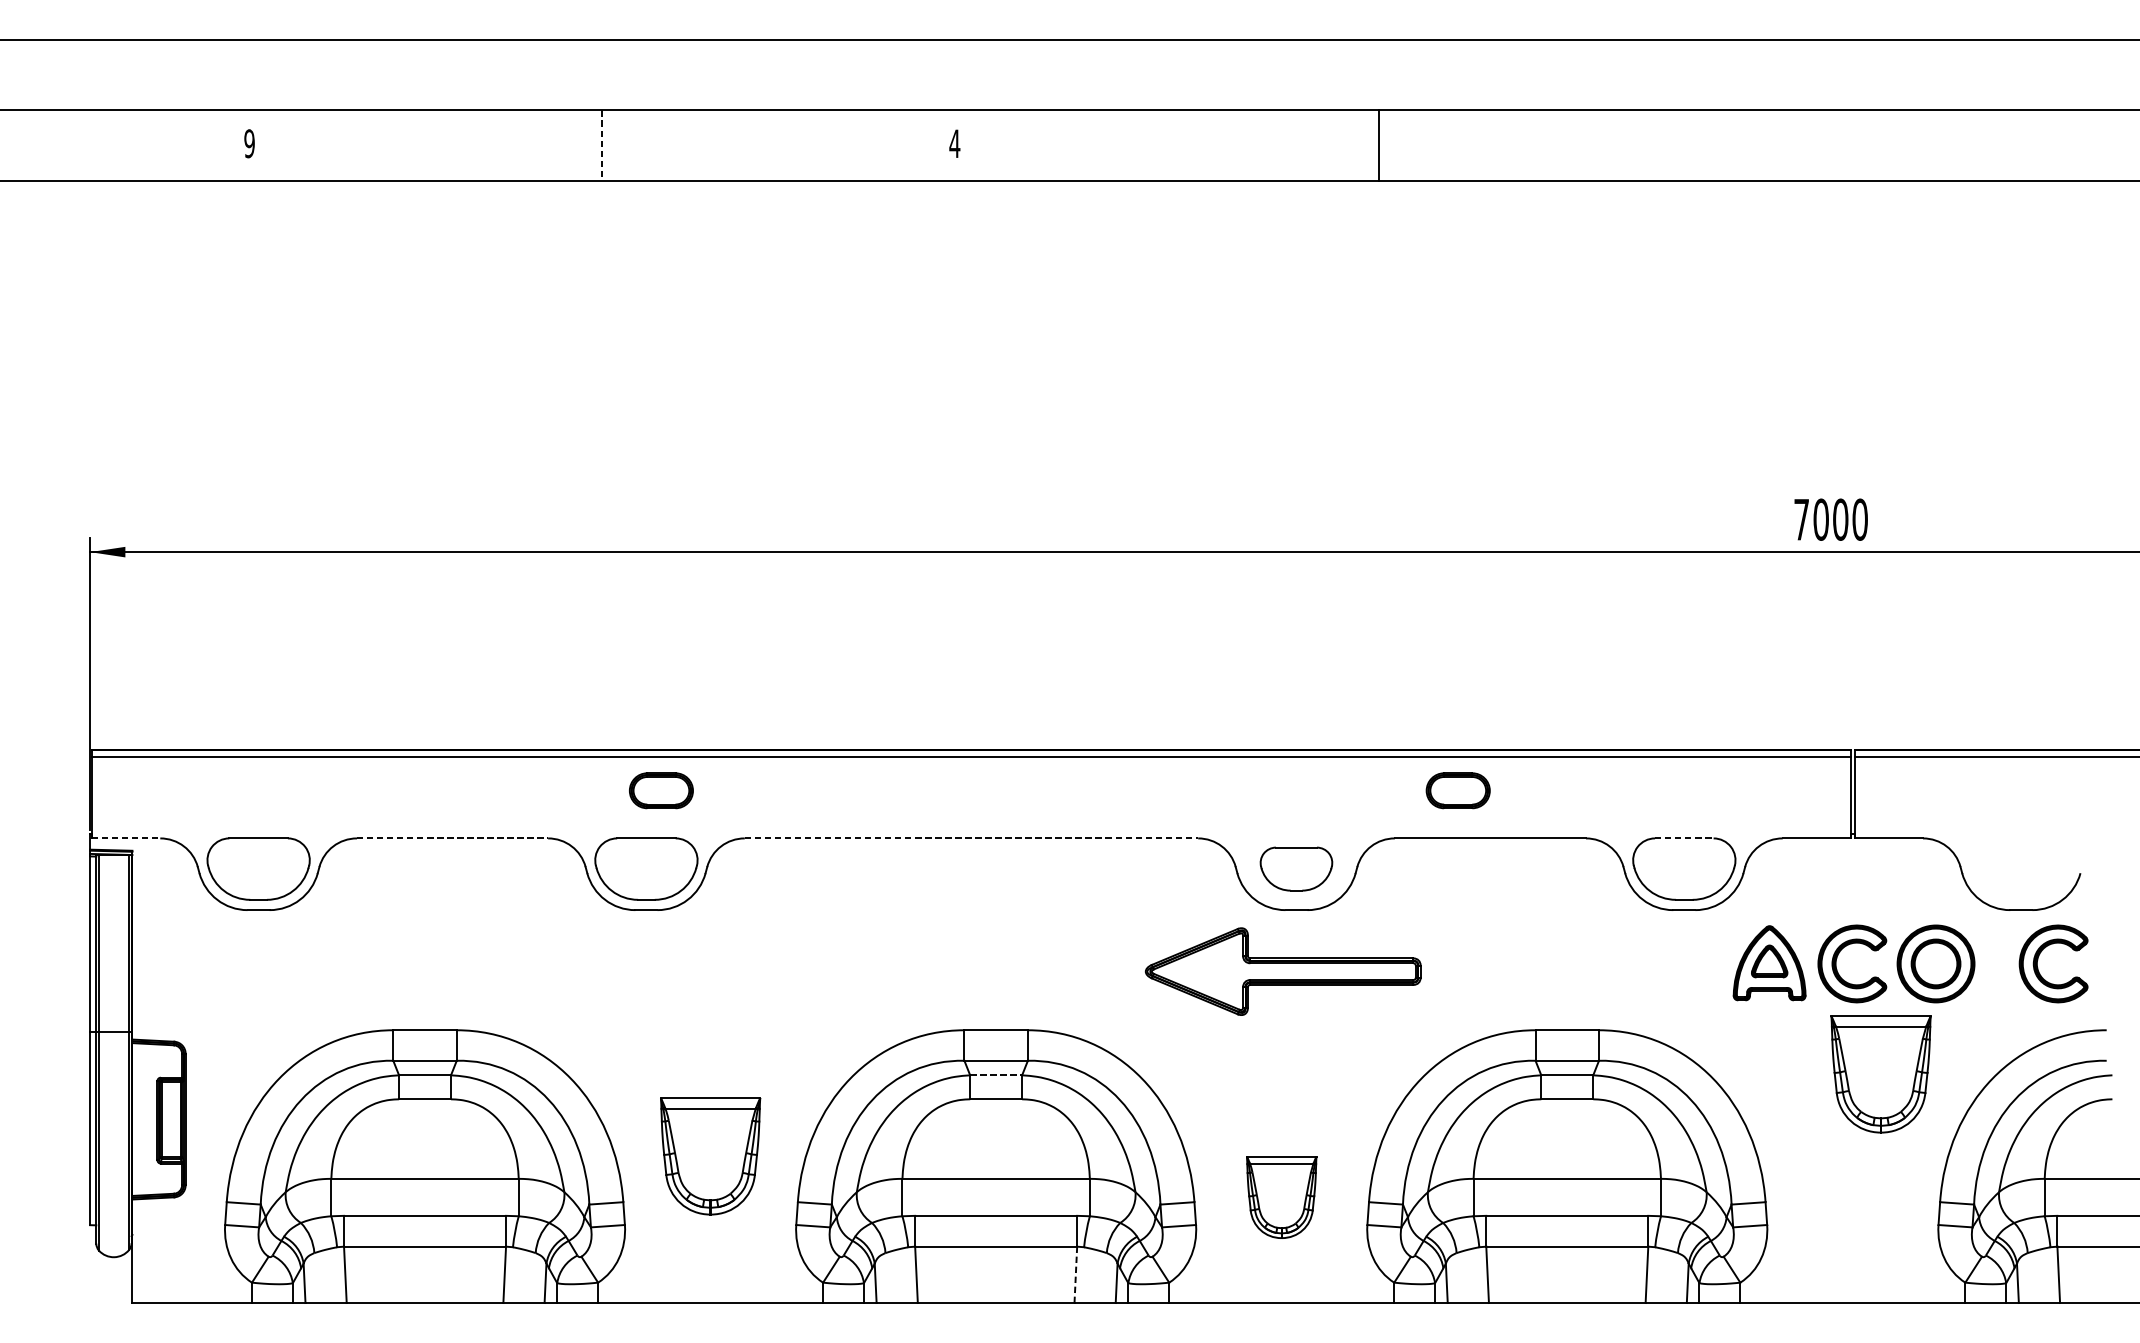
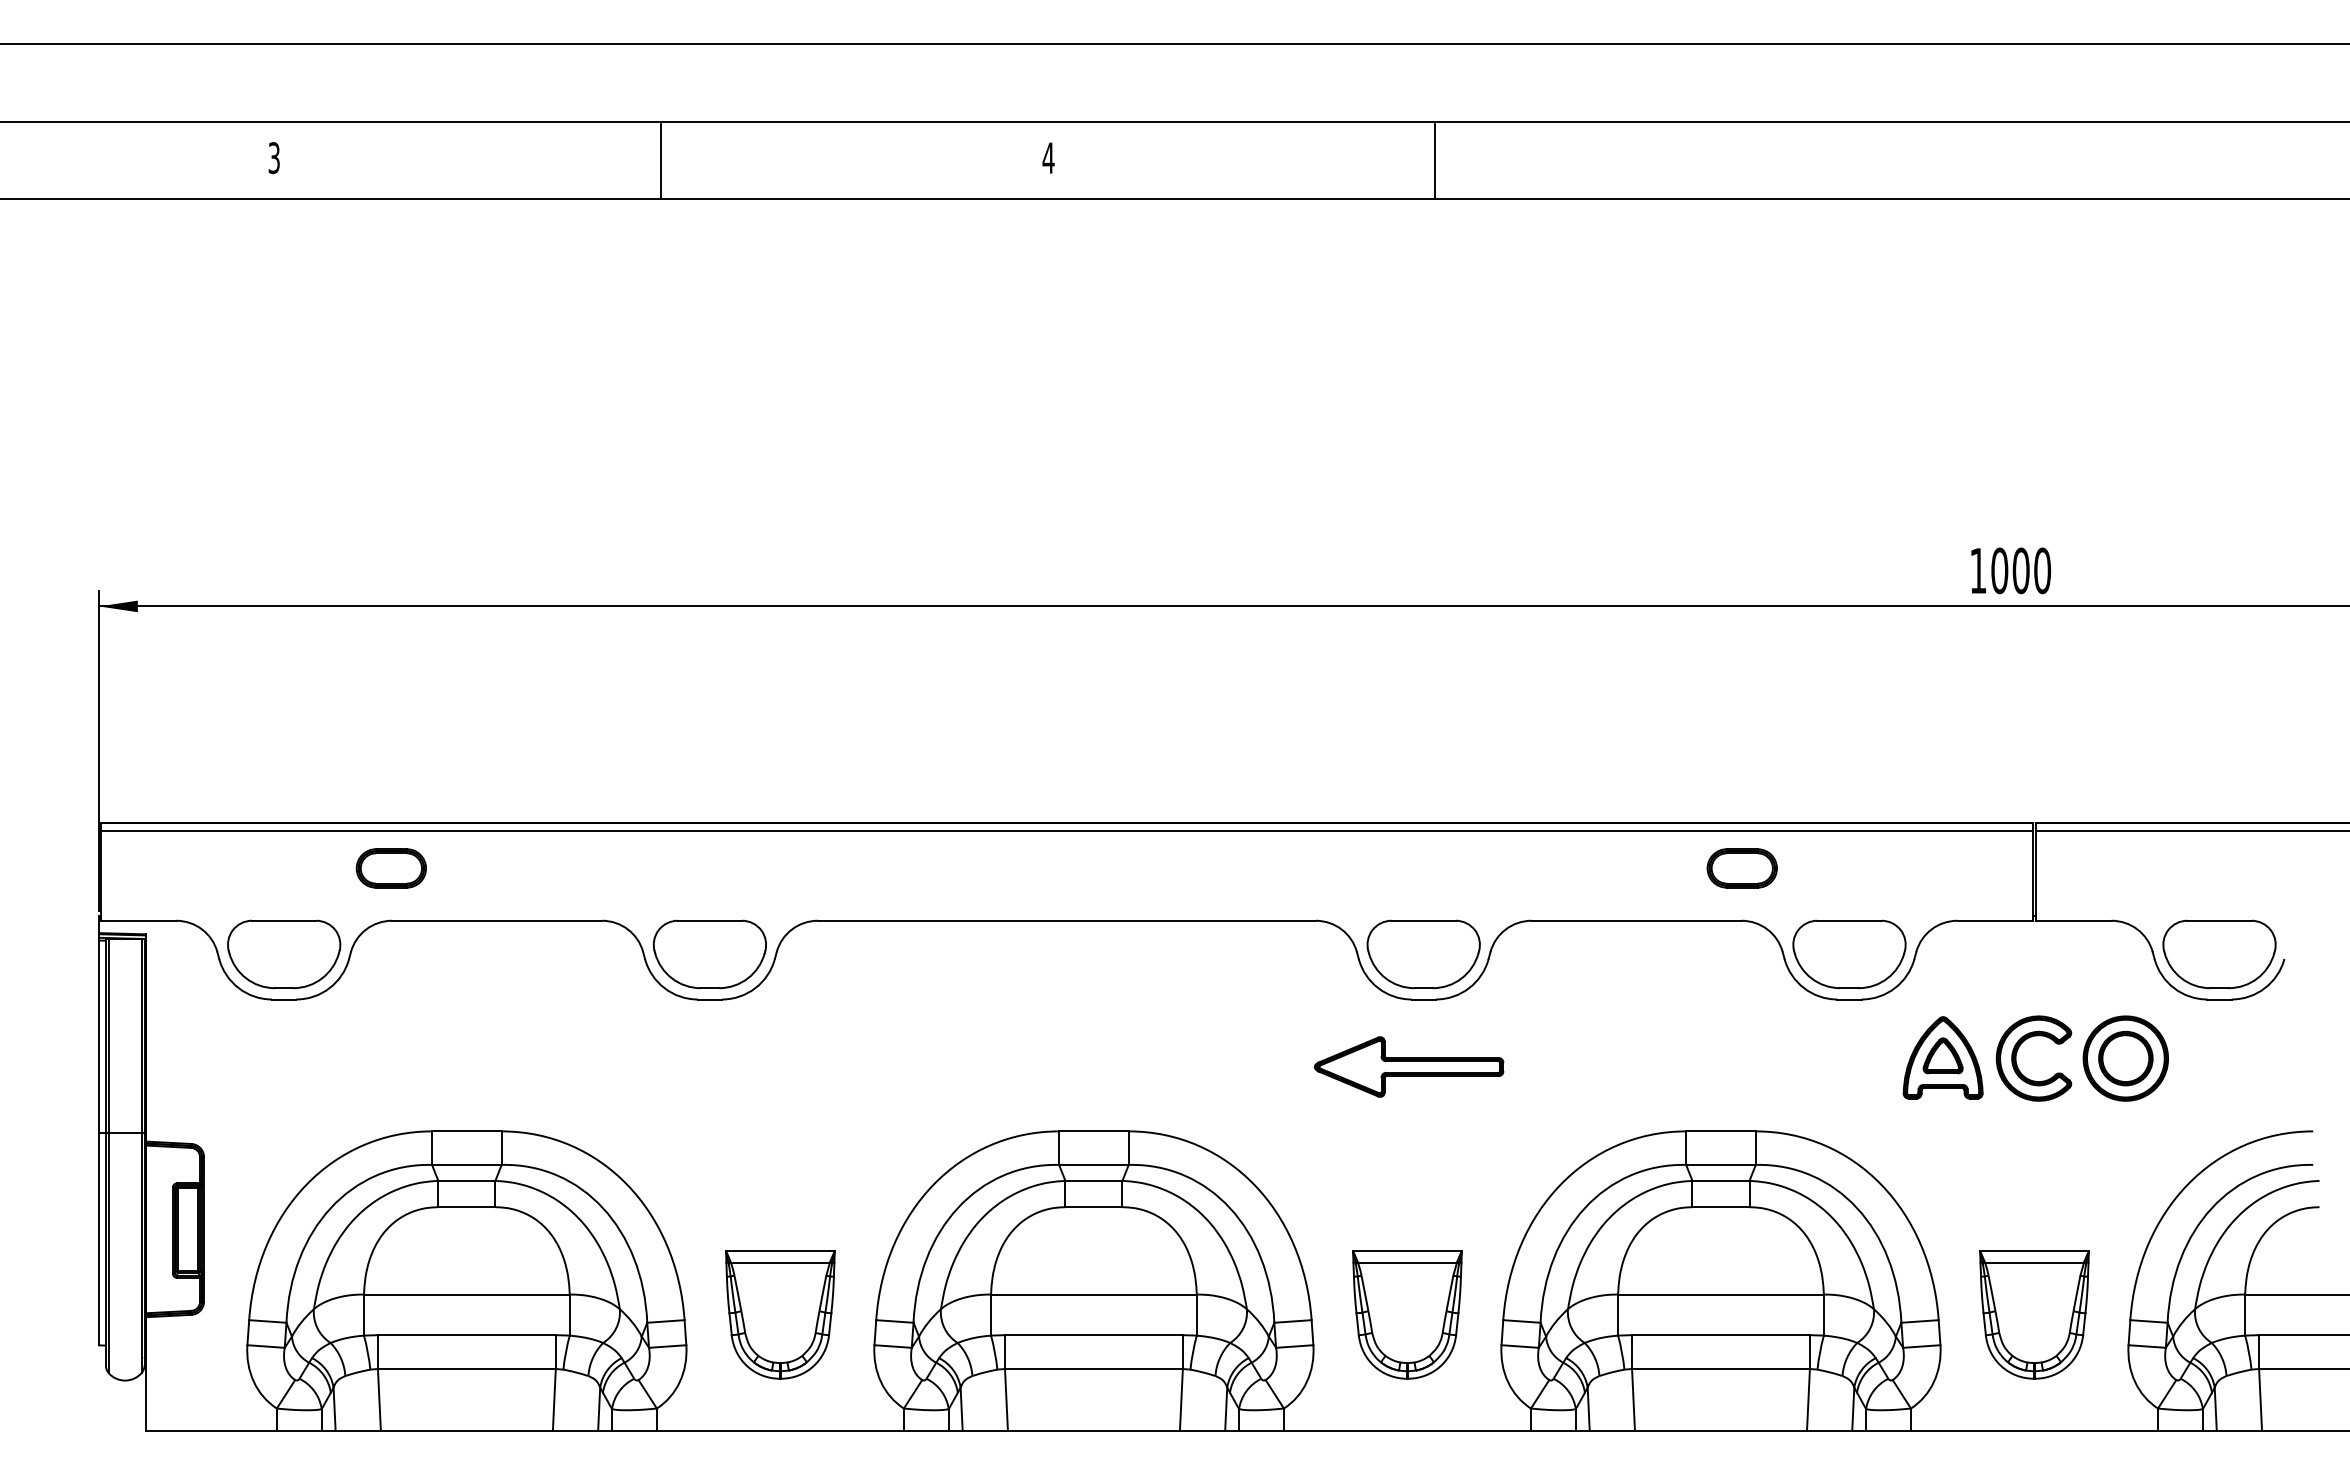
text: (248, 143) -> (273, 157), 9 -> 3
line: (602, 145) -> (661, 160), dashed -> solid
line: (1379, 145) -> (1435, 159), moved
text: (1801, 519) -> (1978, 570), 7000 -> 1000
part: (660, 790) -> (390, 868), moved
part: (1457, 790) -> (1741, 868), moved
line: (125, 838) -> (138, 920), dashed -> solid
line: (452, 838) -> (497, 920), dashed -> solid
line: (971, 838) -> (1066, 920), dashed -> solid
line: (1685, 838) -> (1850, 920), dashed -> solid
part: (1296, 869) -> (1423, 954), size x1.43
part: (2021, 869) -> (2219, 954), added
part: (2037, 963) -> (2237, 1058), removed
part: (1282, 971) -> (1408, 1066), size x0.62
line: (995, 1074) -> (1093, 1180), dashed -> solid
part: (1881, 1074) -> (2034, 1314), moved
part: (710, 1156) -> (780, 1314), moved
part: (1281, 1197) -> (1407, 1314), size x1.43
line: (1075, 1274) -> (1181, 1399), dashed -> solid

